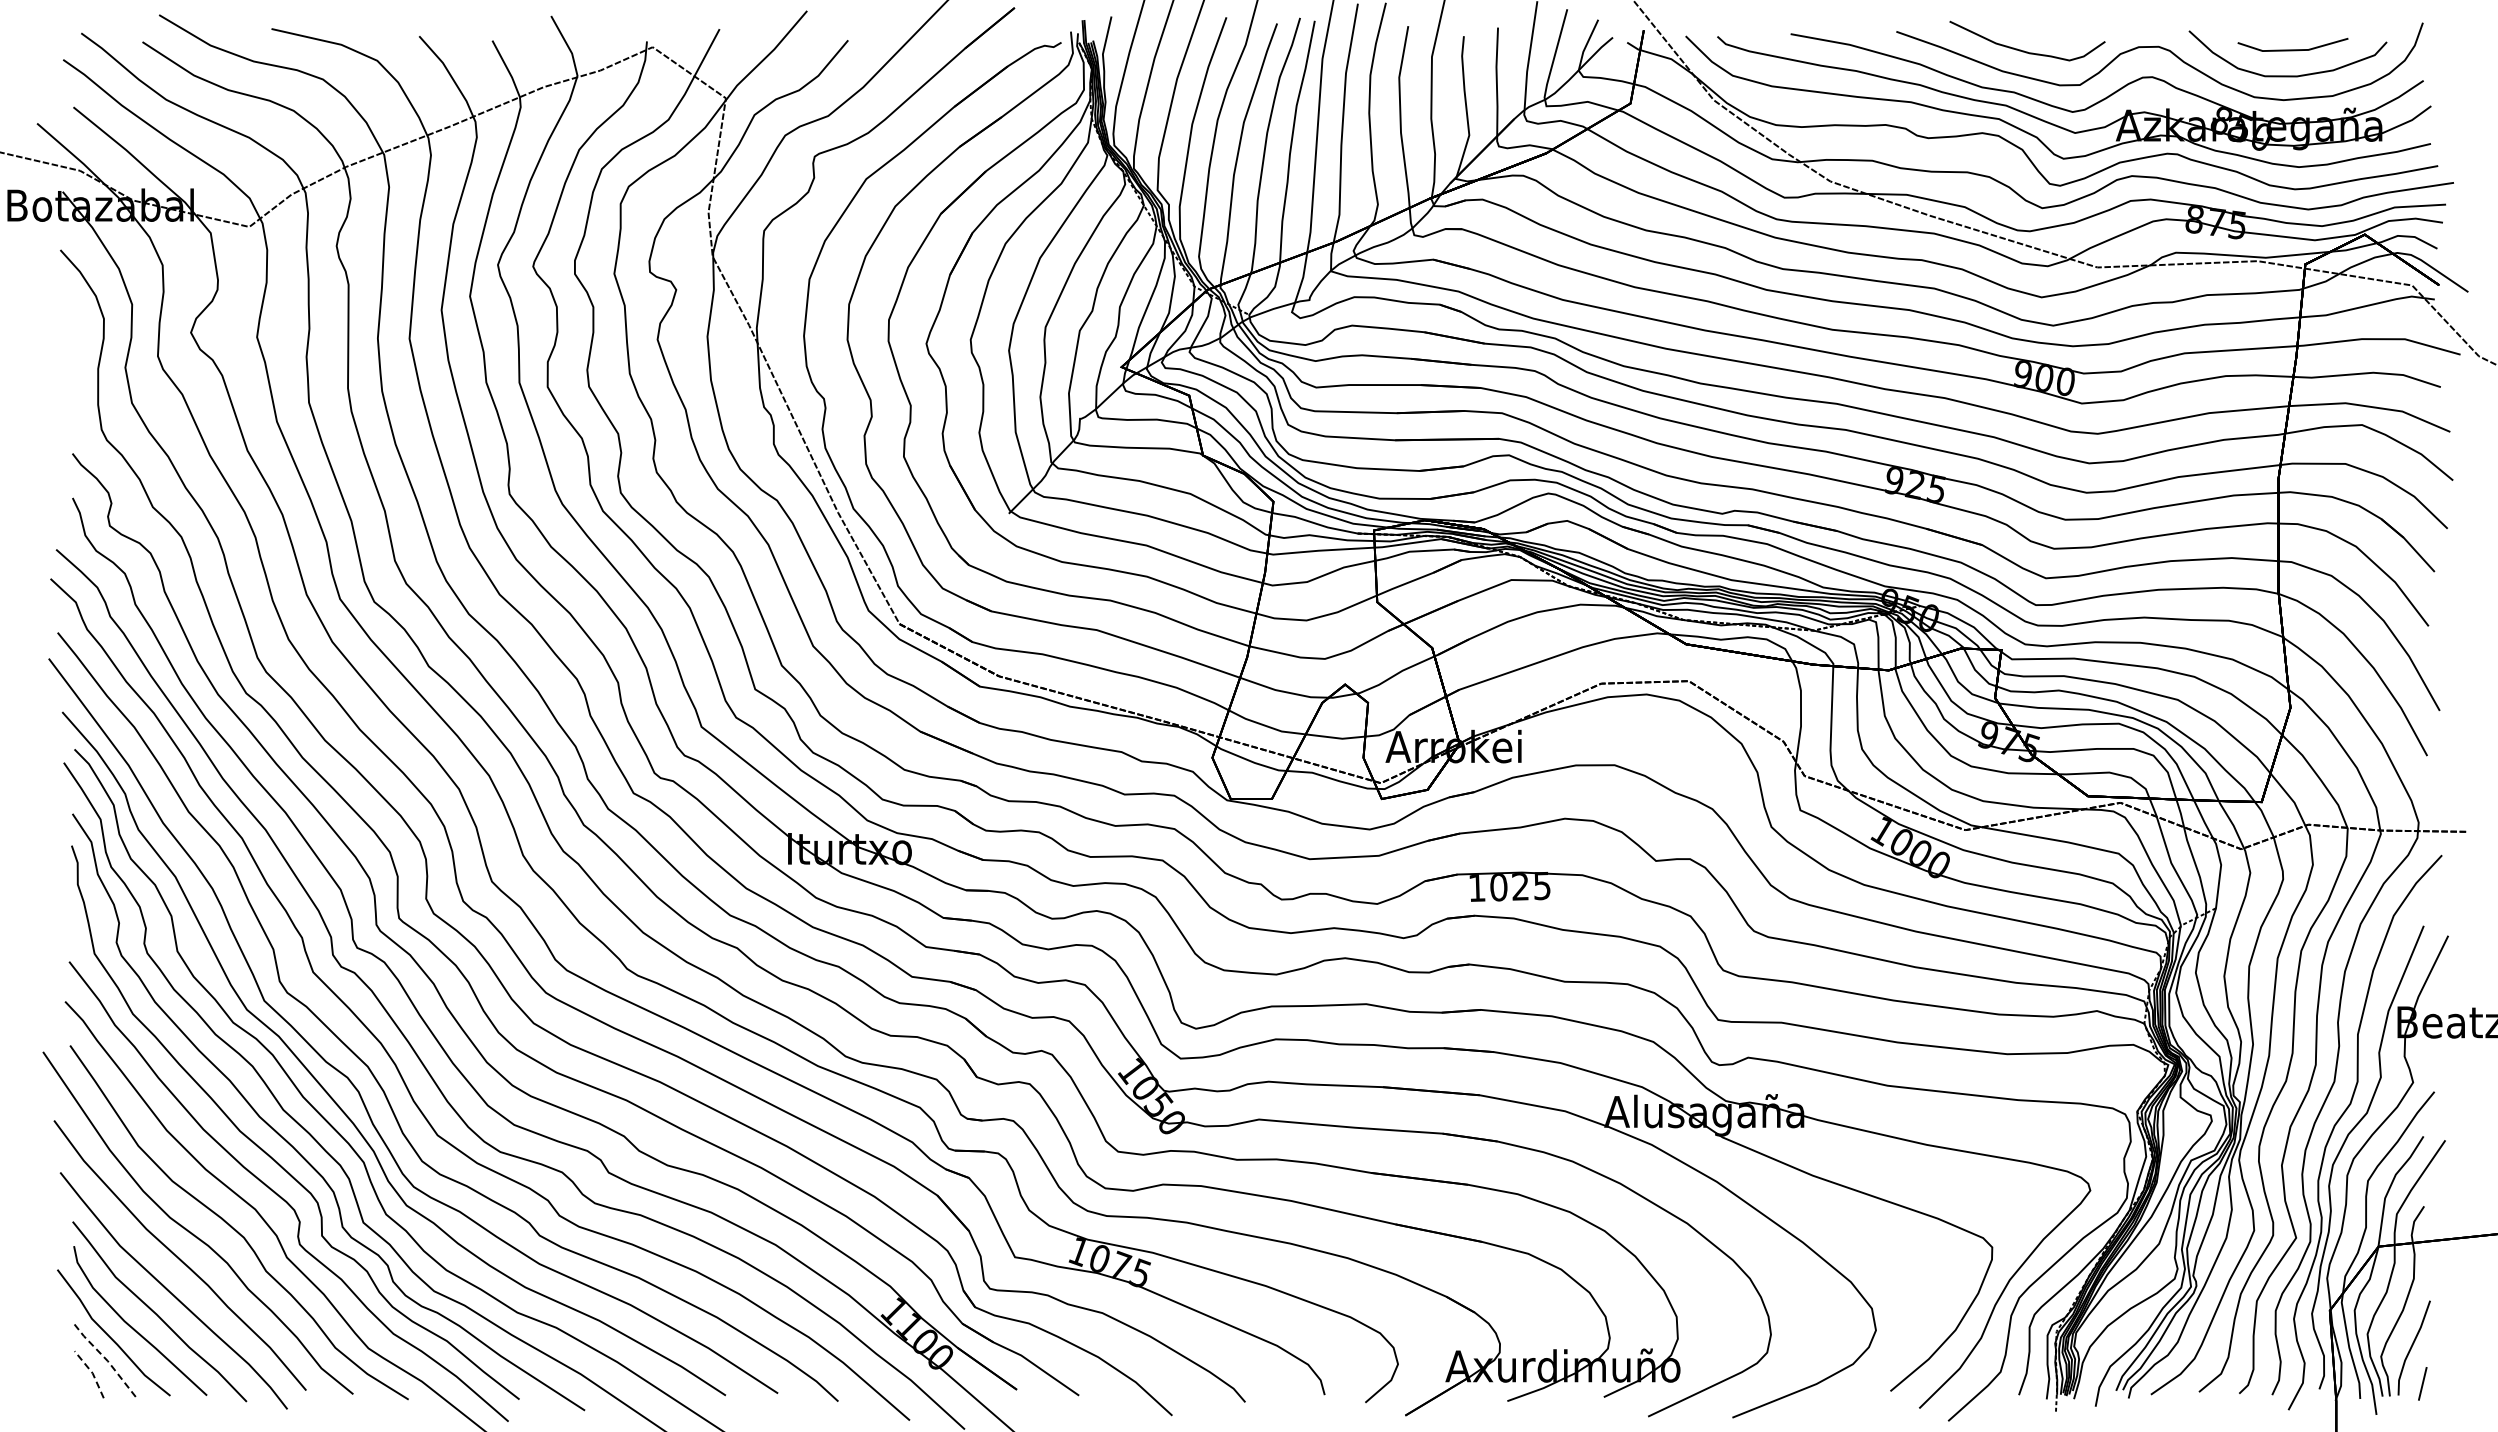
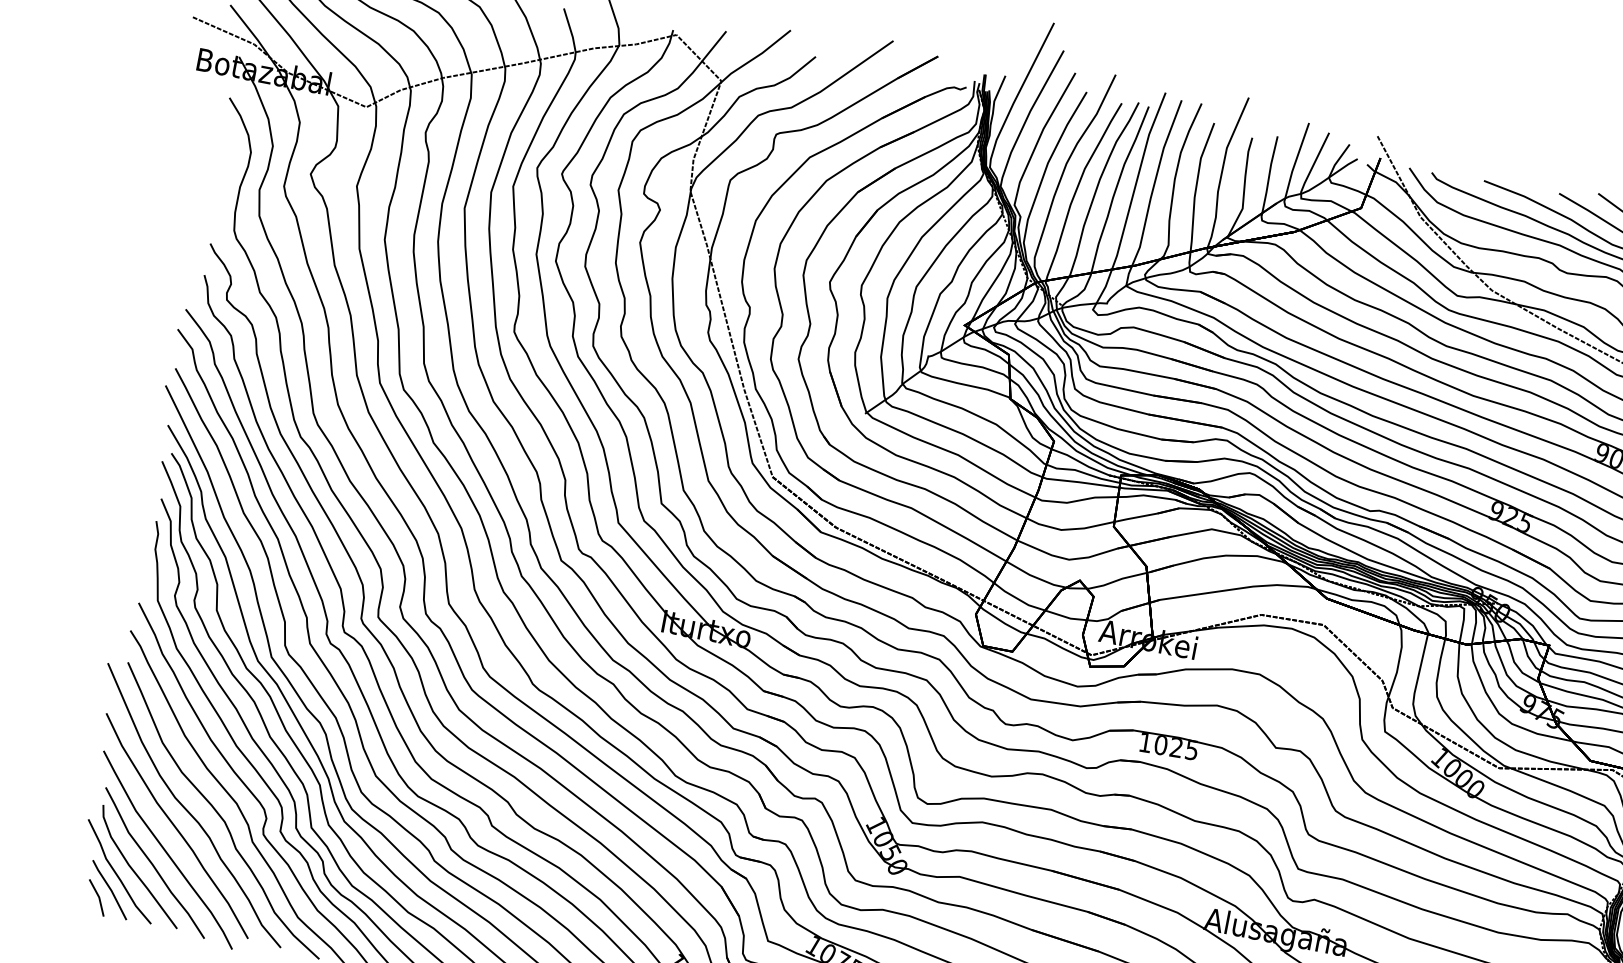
line: (105, 1358) -> (110, 888), dashed -> solid
line: (92, 1373) -> (99, 897), dashed -> solid

